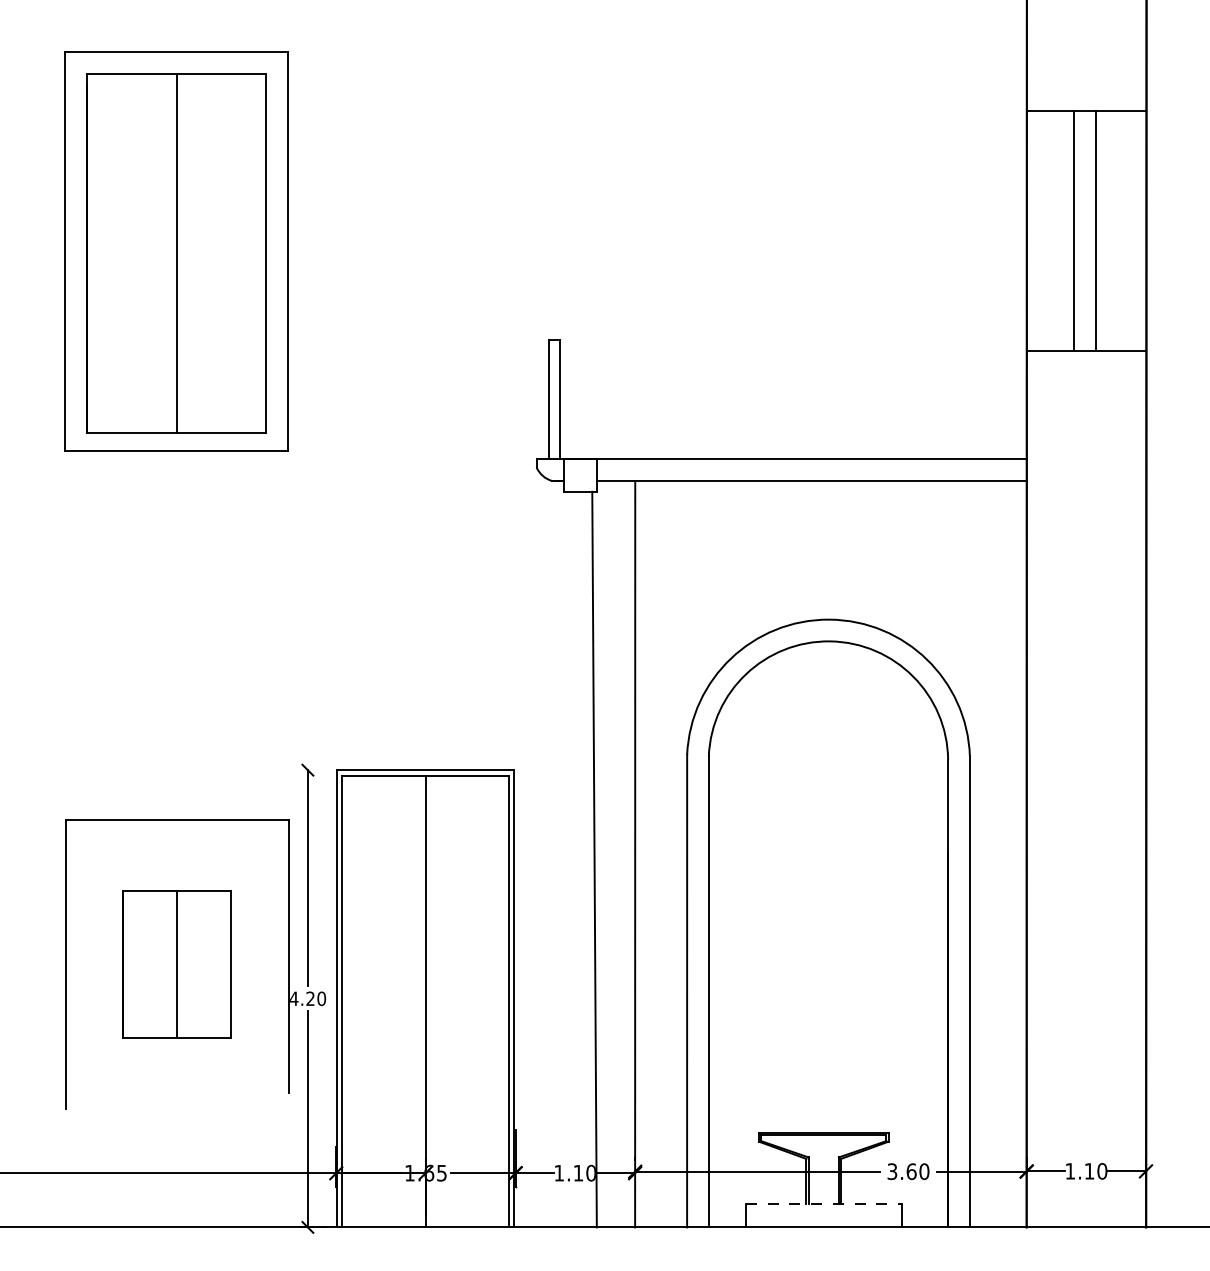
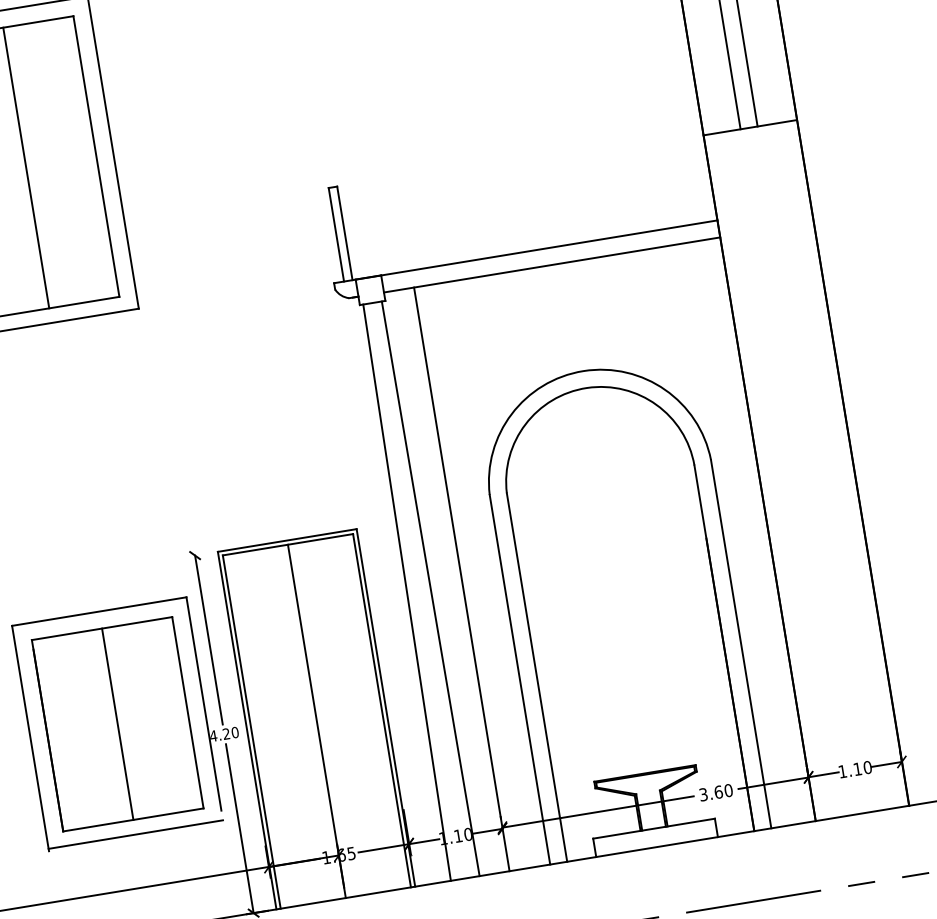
line: (564, 859) -> (407, 592), added
part: (176, 964) -> (117, 724), size x1.67
line: (176, 1105) -> (135, 834), added
line: (823, 1203) -> (653, 828), dashed -> solid

